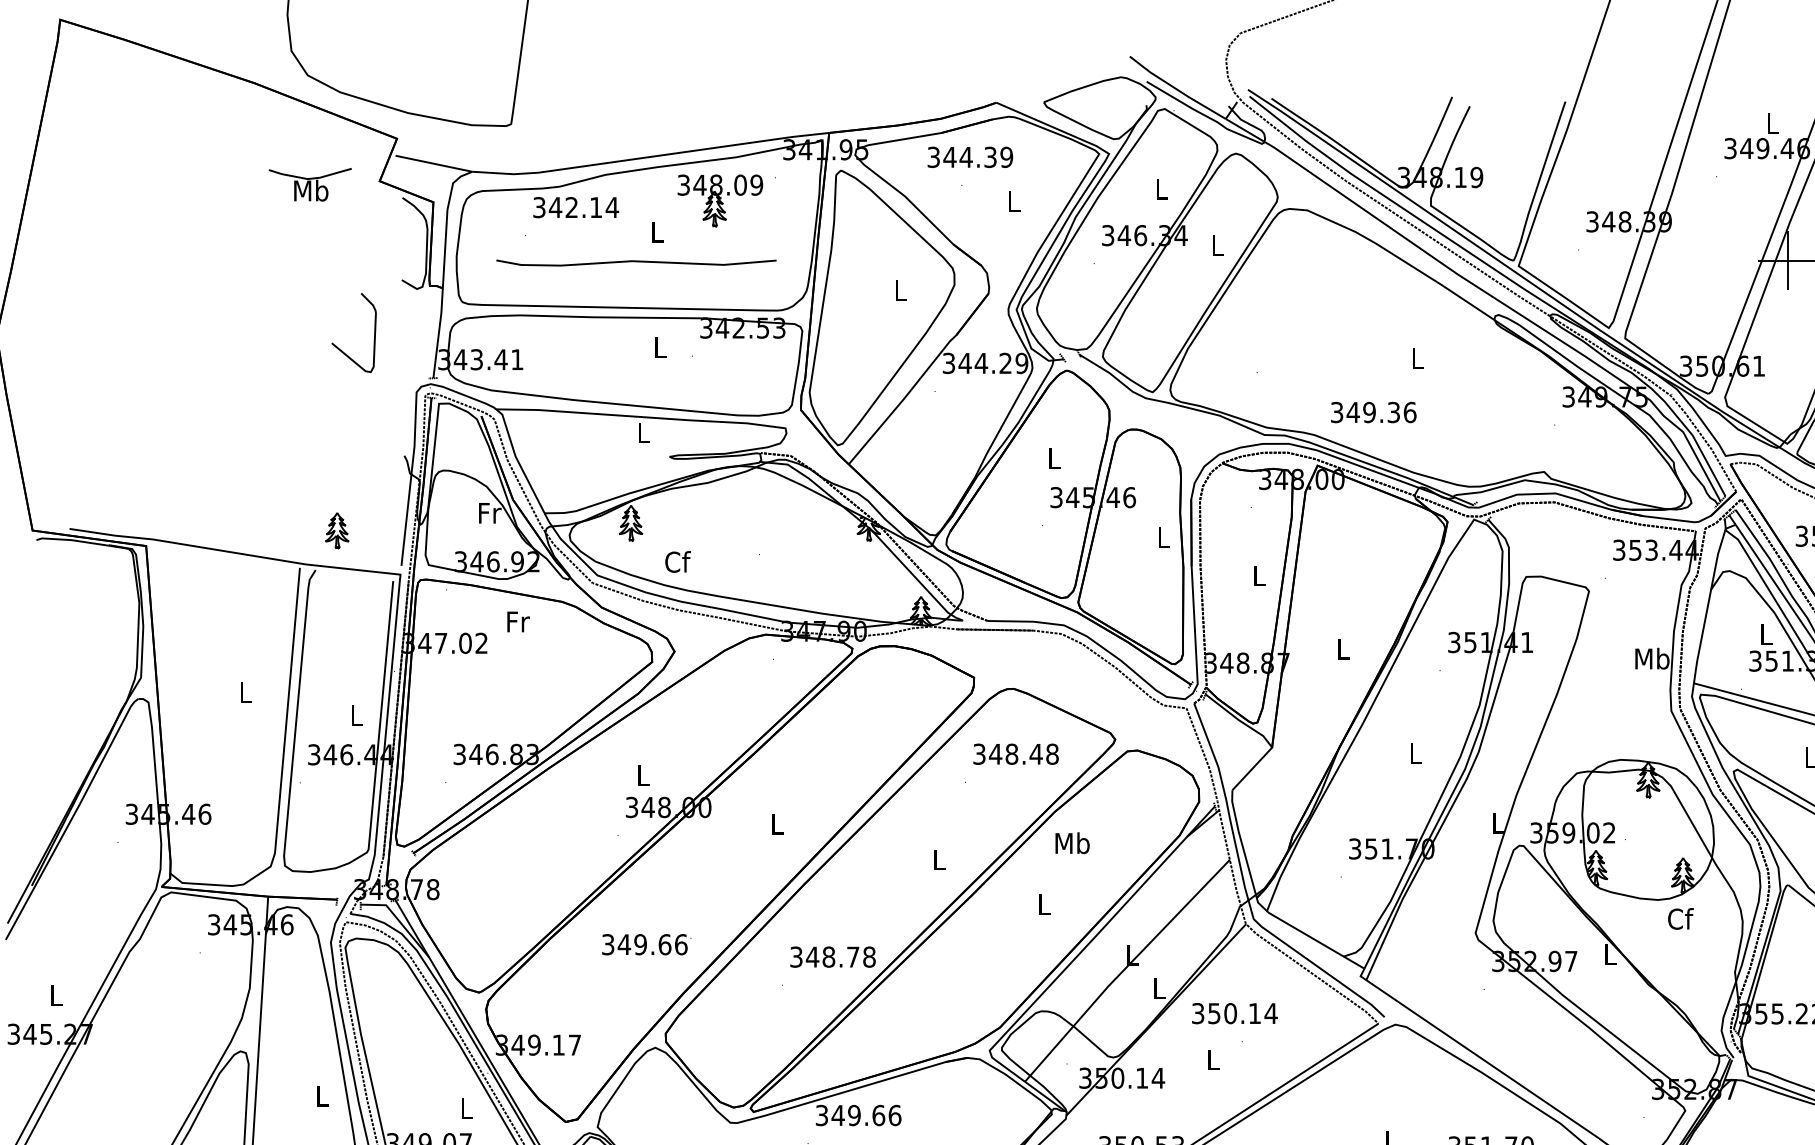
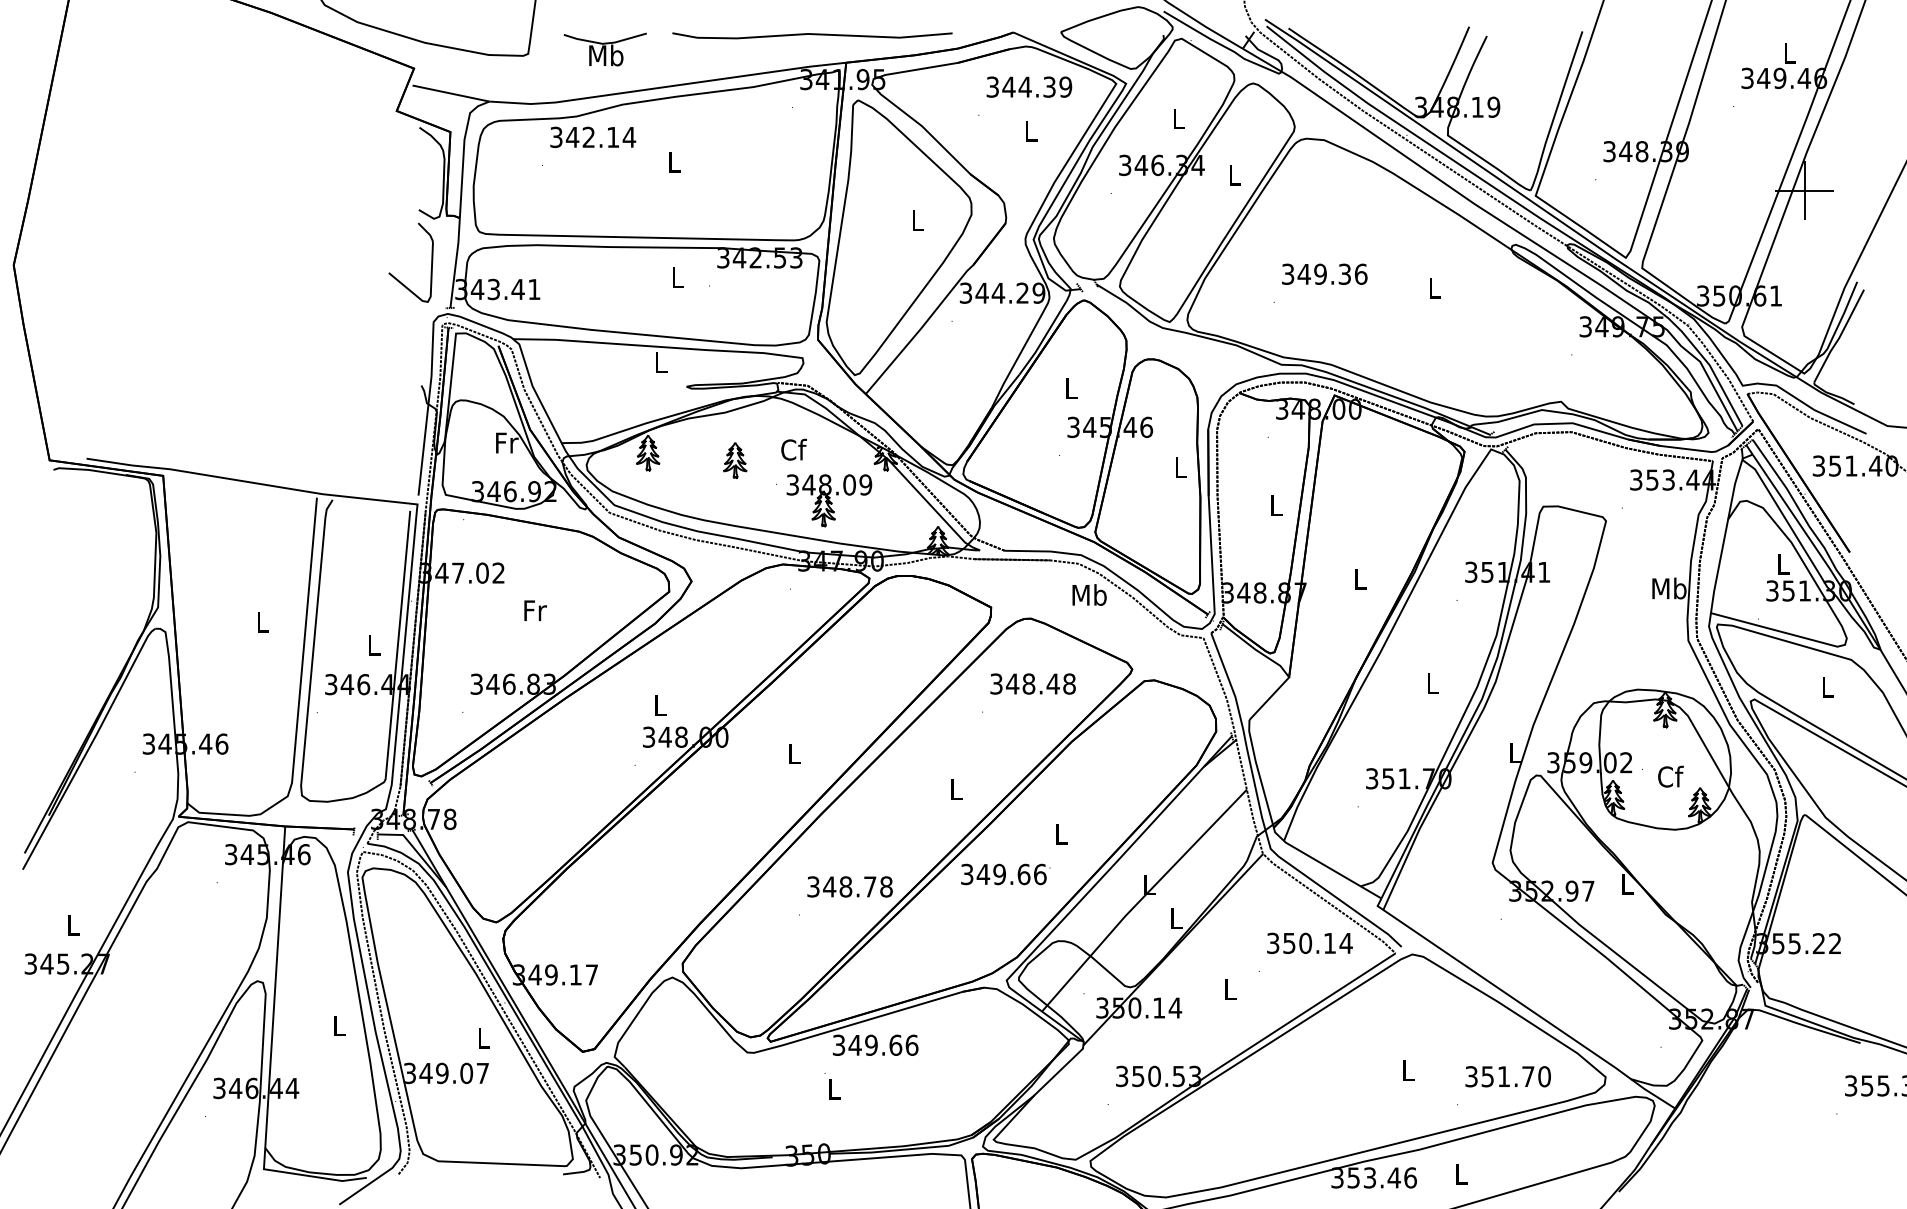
text: (970, 156) -> (1029, 86), moved
part: (309, 184) -> (604, 49), moved
part: (720, 200) -> (829, 500), moved
curve: (636, 261) -> (812, 34), moved
curve: (340, 348) -> (397, 278), moved
text: (1373, 411) -> (1324, 273), moved
part: (337, 530) -> (735, 460), moved
text: (677, 561) -> (793, 449), moved
text: (518, 621) -> (535, 610), moved
text: (1072, 842) -> (1089, 594), moved
text: (1680, 918) -> (1670, 776), moved
text: (646, 944) -> (1005, 874), moved
text: (1234, 1012) -> (1309, 942), moved

